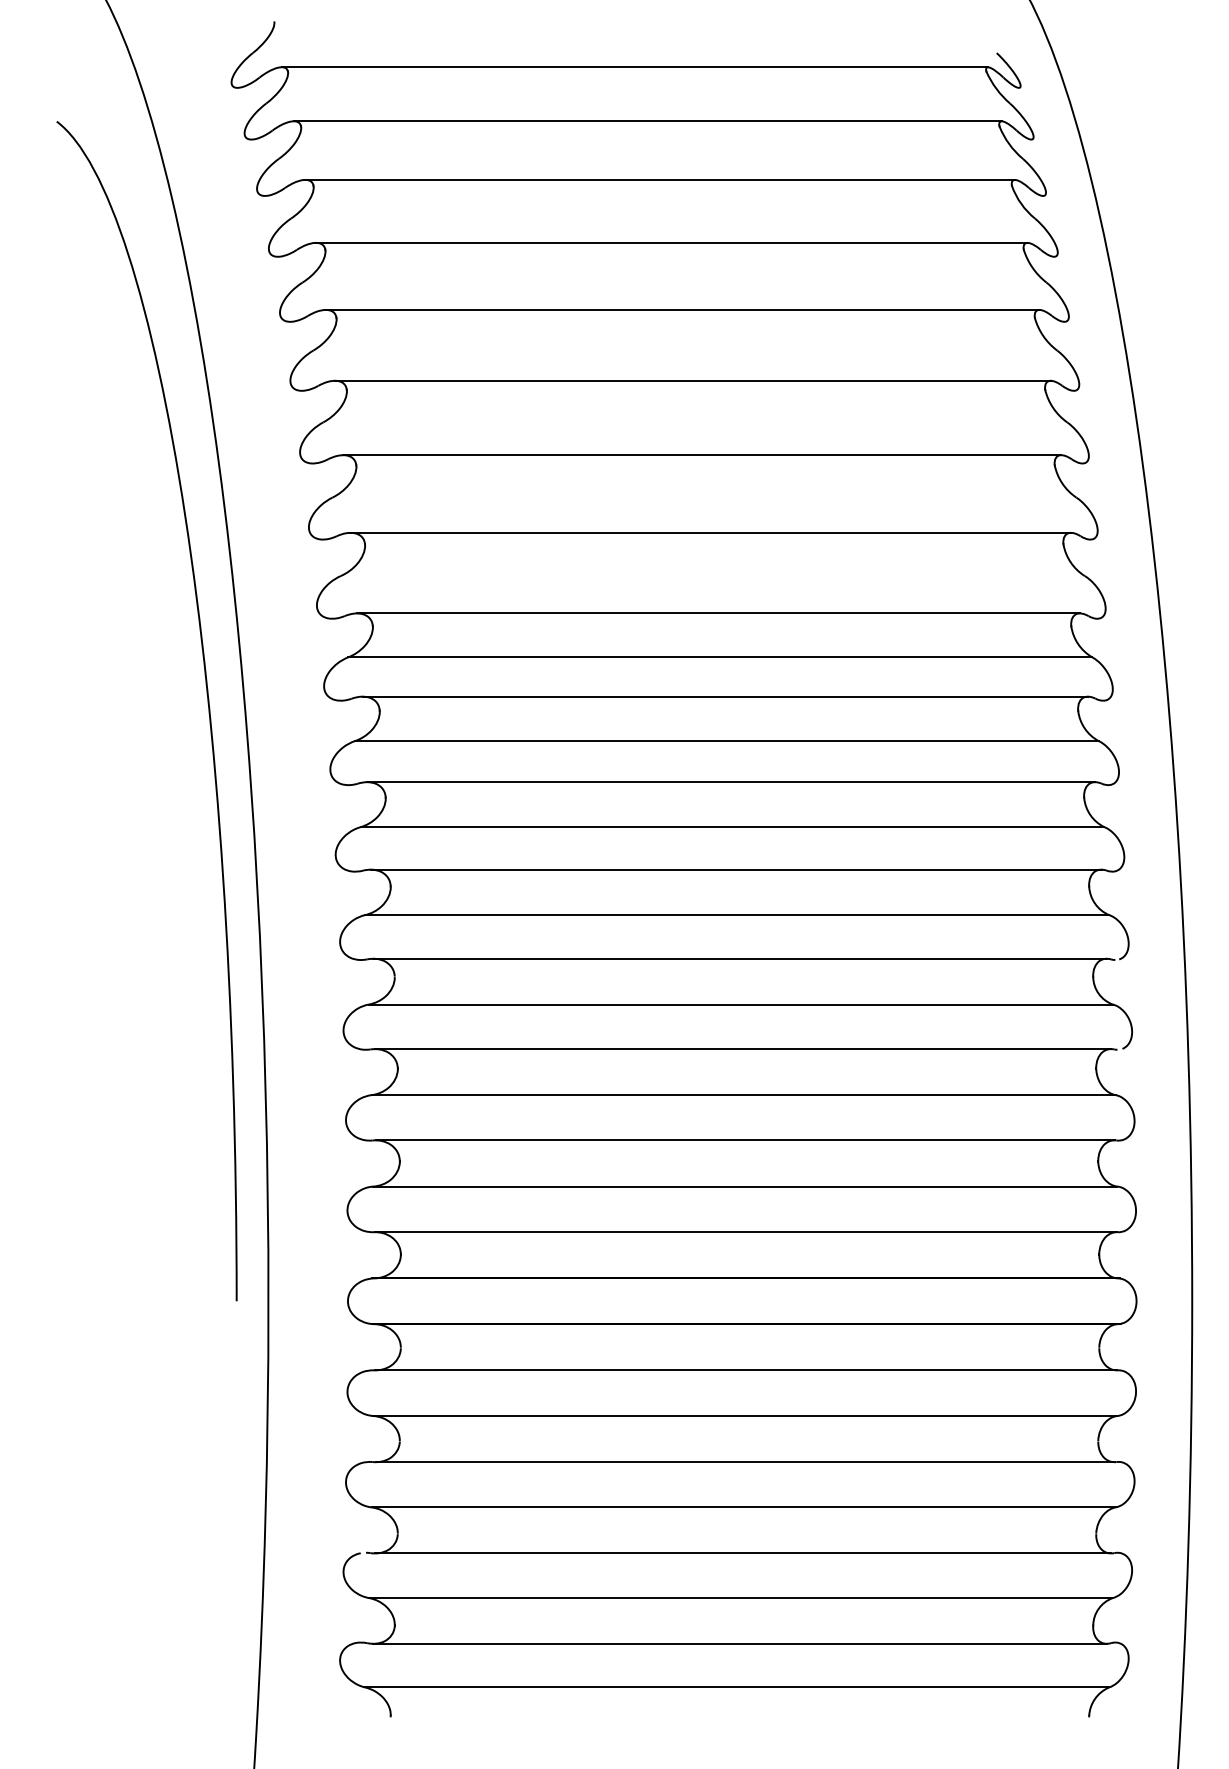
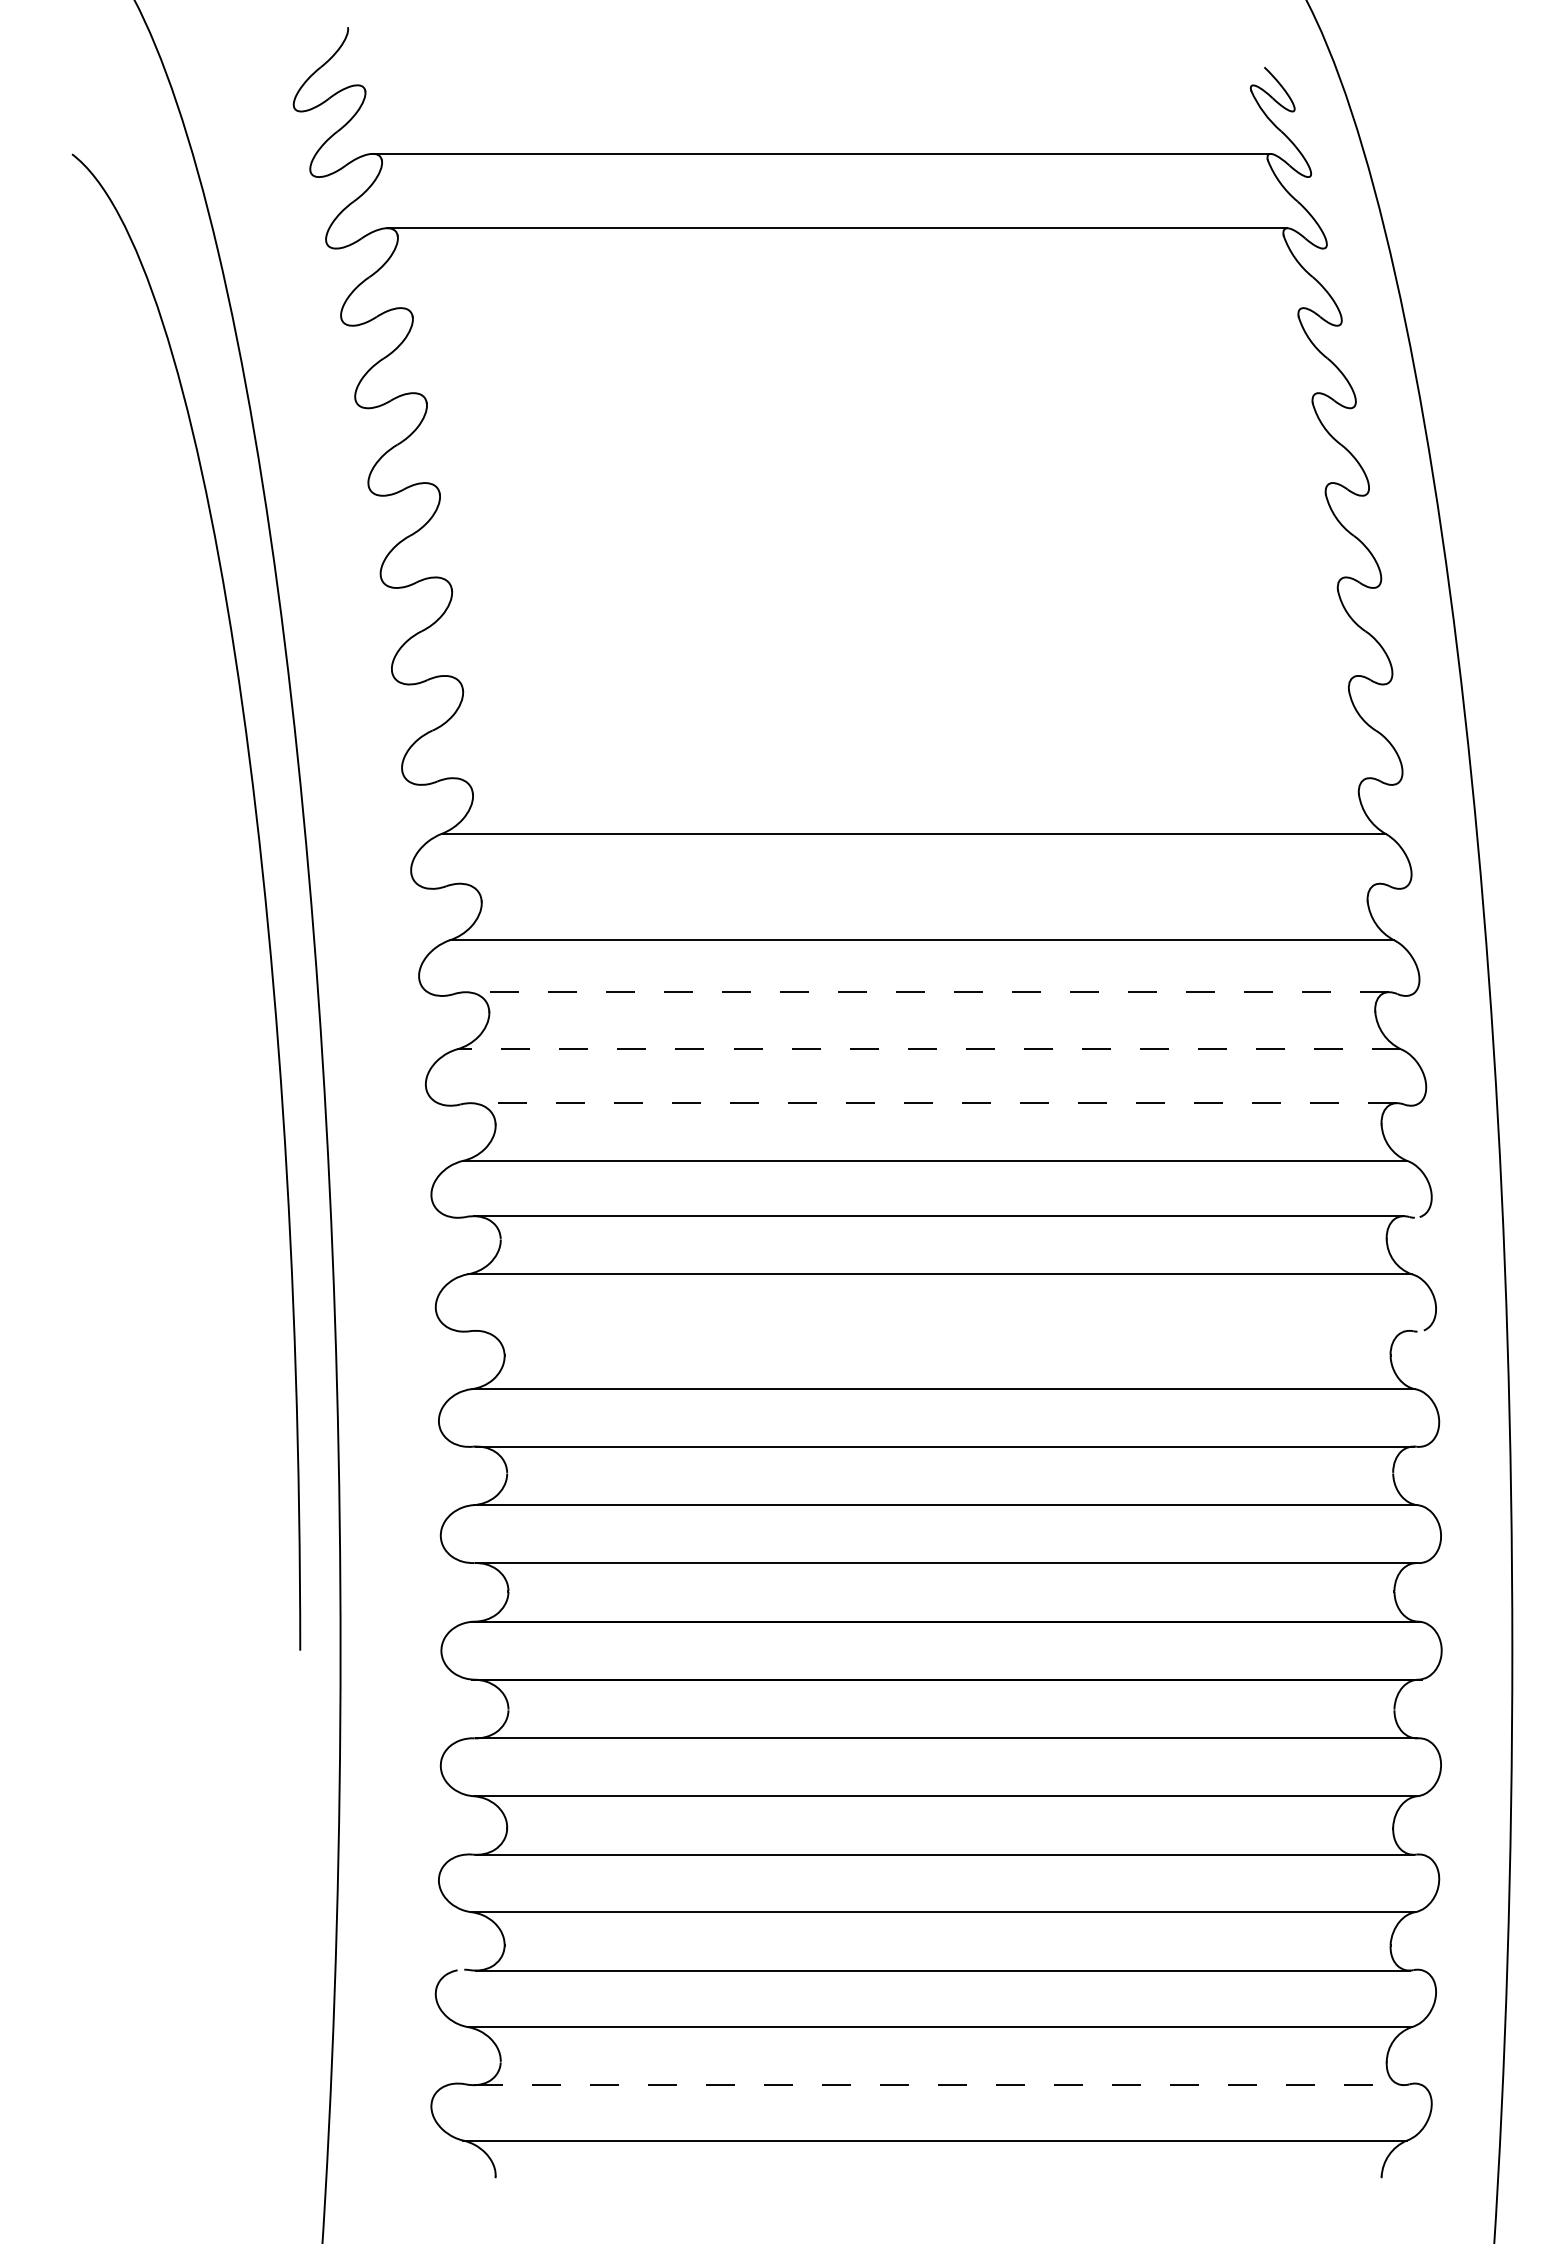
line: (634, 67) -> (804, 85), removed
line: (671, 242) -> (851, 307), removed
line: (682, 309) -> (865, 392), removed
line: (692, 380) -> (878, 482), removed
line: (702, 455) -> (891, 577), removed
line: (710, 532) -> (901, 675), removed
line: (717, 613) -> (910, 778), removed
line: (725, 696) -> (920, 883), removed
line: (730, 782) -> (926, 992), solid -> dashed
line: (732, 827) -> (929, 1049), solid -> dashed
line: (735, 869) -> (932, 1102), solid -> dashed
line: (742, 1049) -> (941, 1331), removed
line: (740, 1643) -> (939, 2084), solid -> dashed

